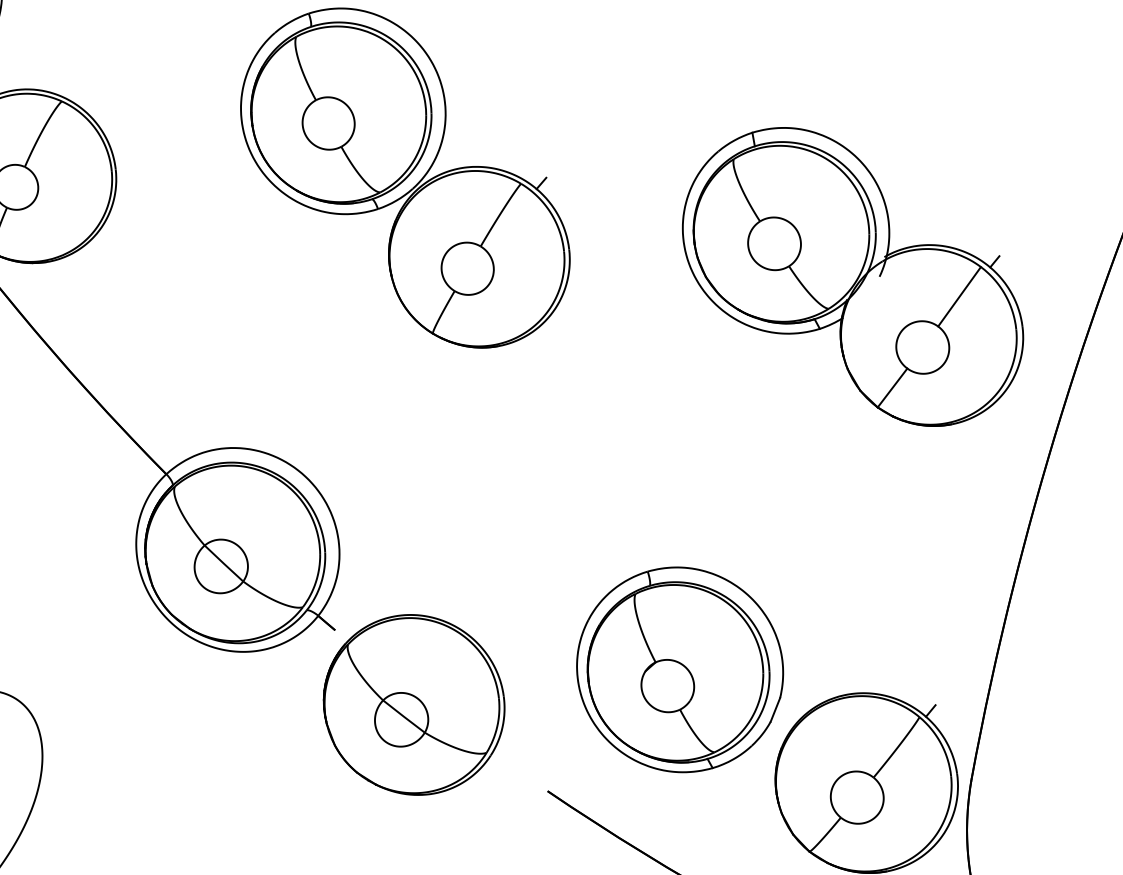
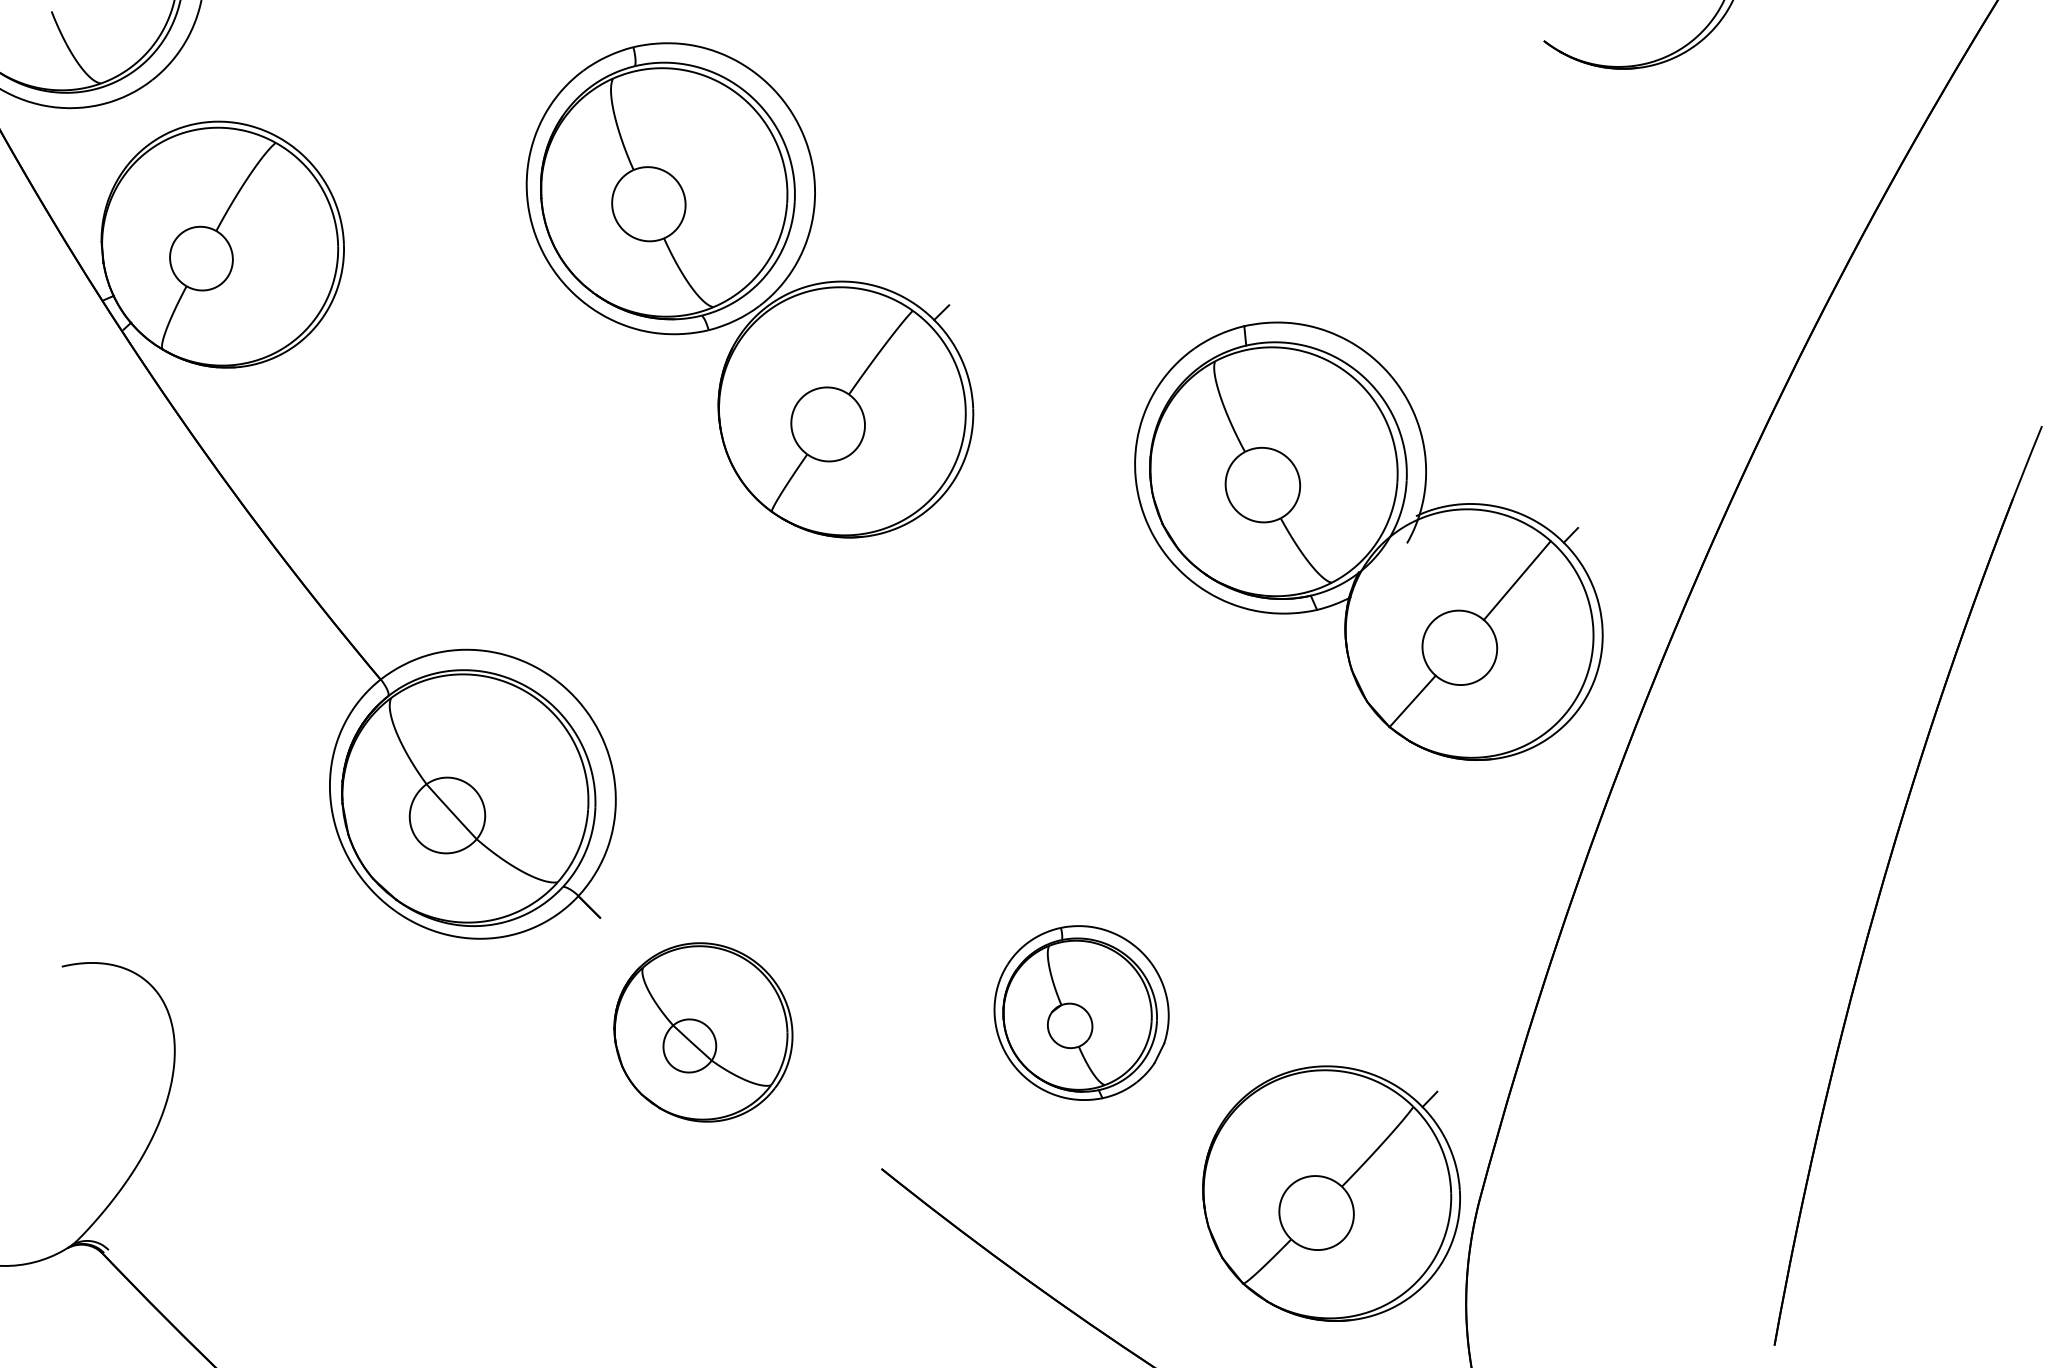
part: (852, 276) -> (1368, 540), moved
part: (679, 669) -> (1081, 1012), size x0.6
part: (414, 705) -> (703, 1032), size x0.7

